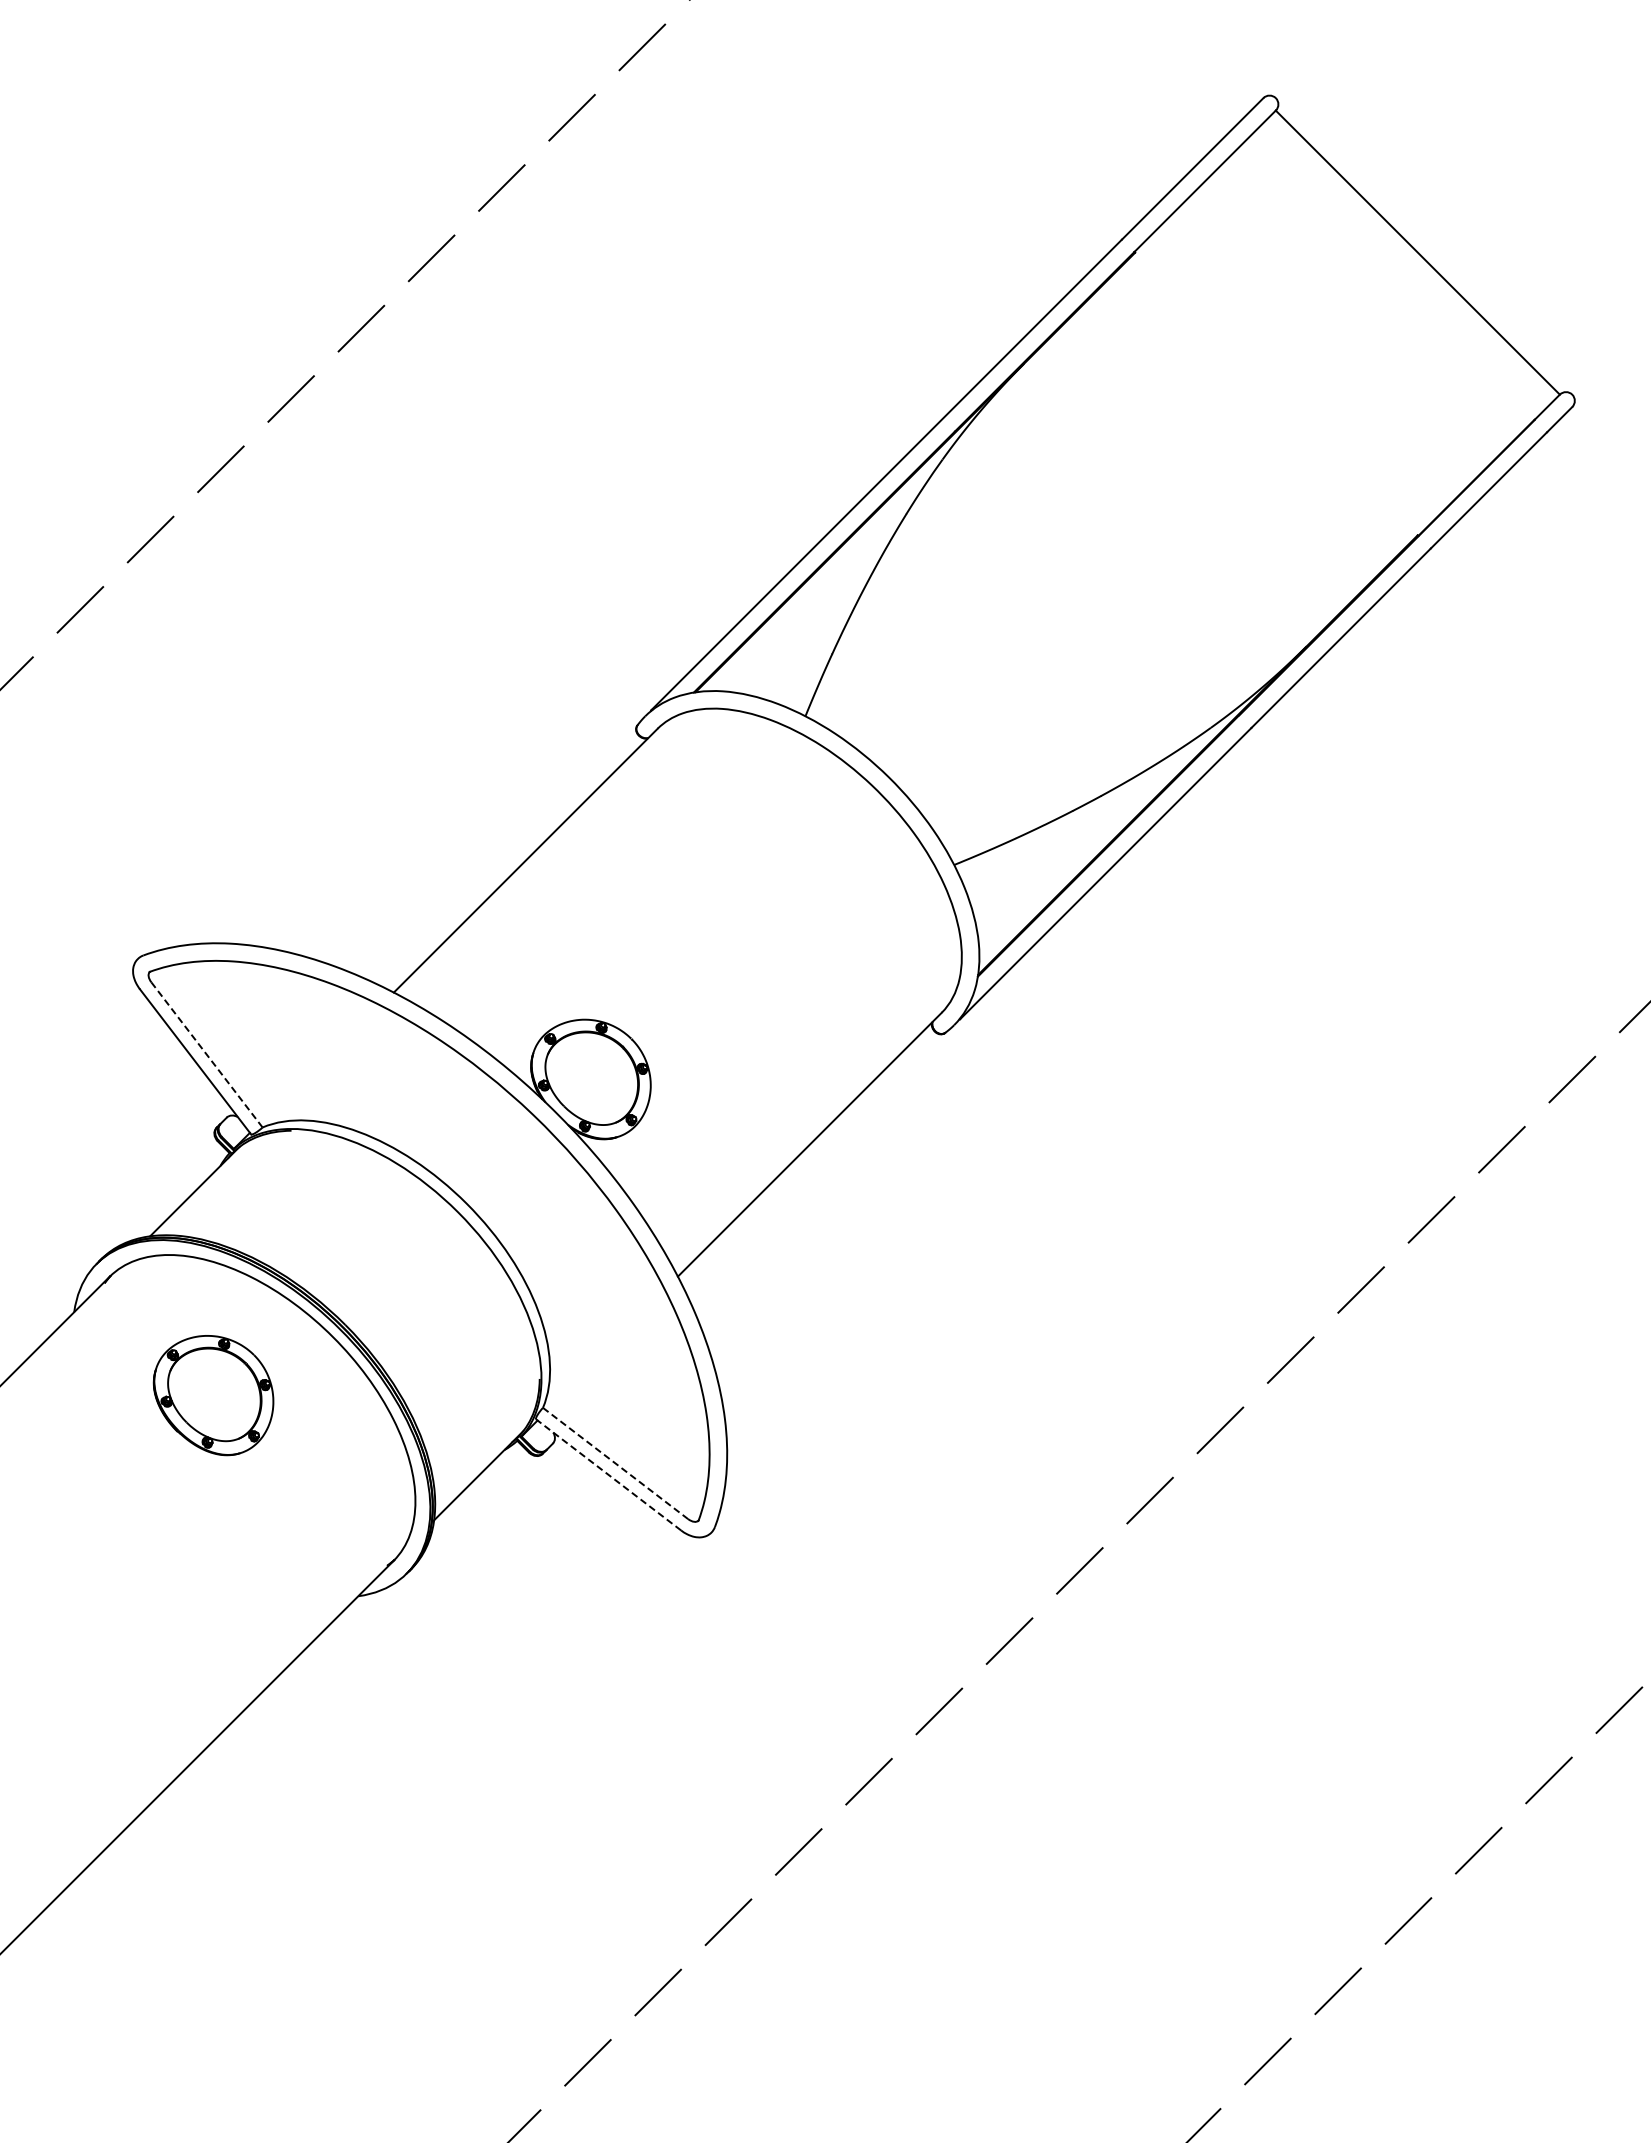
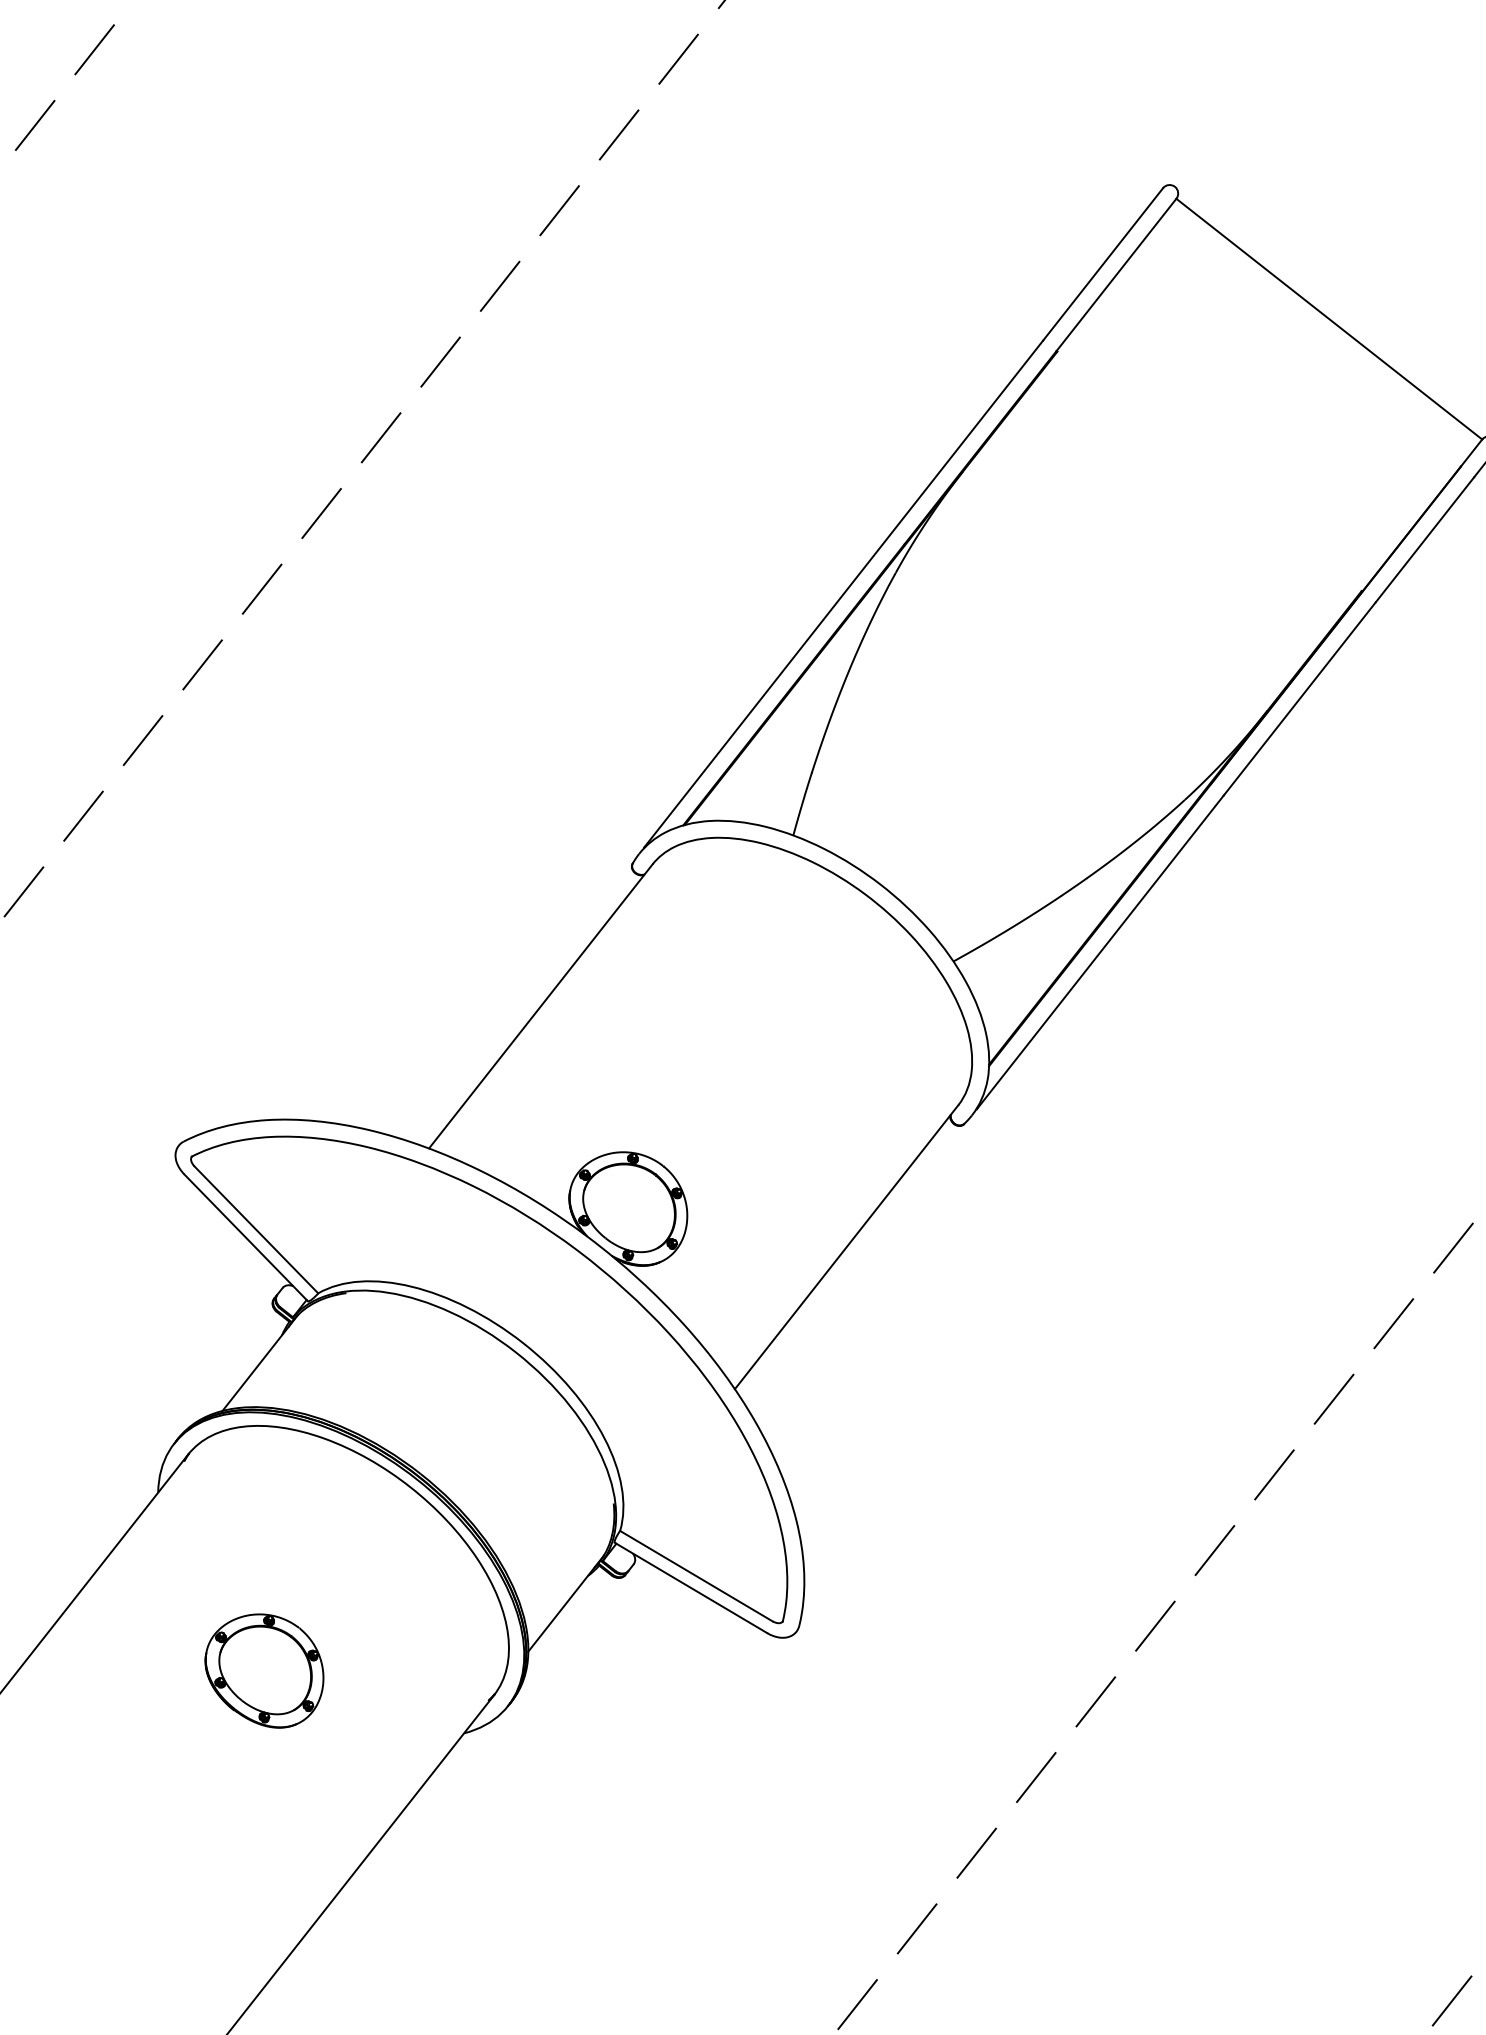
line: (207, 1055) -> (256, 1230), dashed -> solid
part: (213, 1395) -> (264, 1671), moved
line: (615, 1463) -> (696, 1576), dashed -> solid
line: (608, 1474) -> (690, 1587), dashed -> solid

